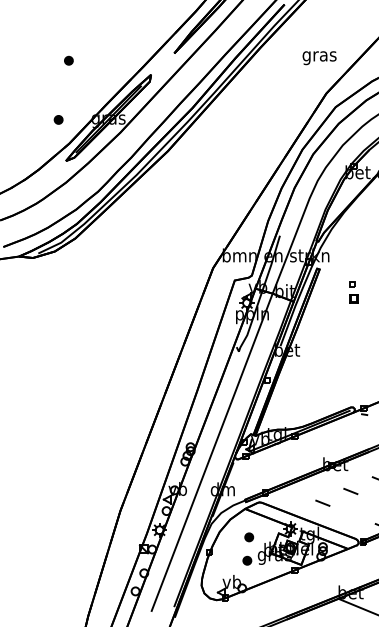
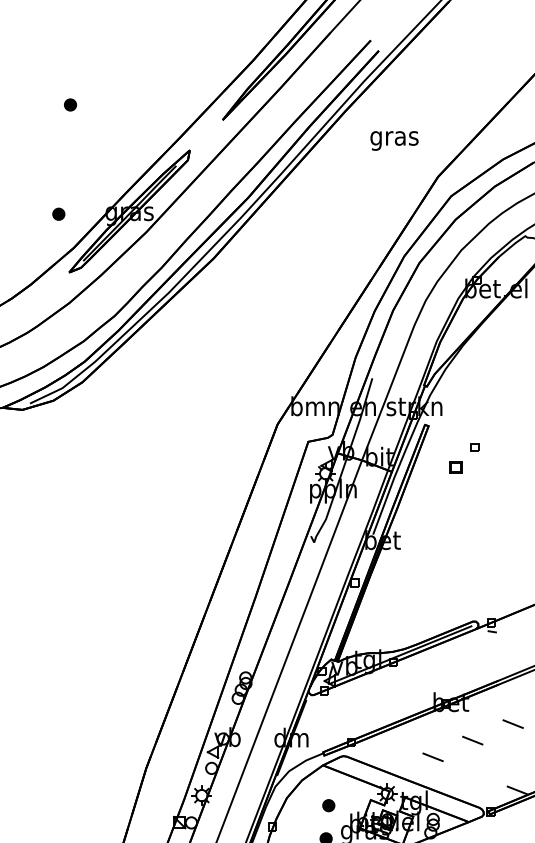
text: (319, 58) -> (394, 141), moved
part: (68, 60) -> (69, 104), moved
part: (353, 298) -> (455, 467), moved

